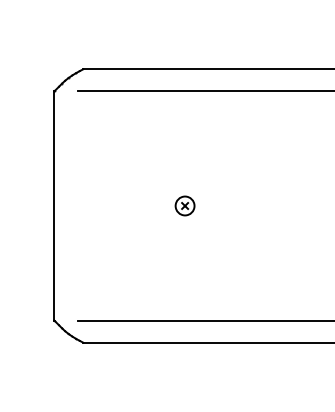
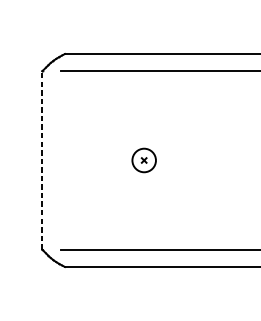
circle: (184, 205) -> (143, 160), size x1.6
line: (54, 206) -> (42, 160), solid -> dashed

